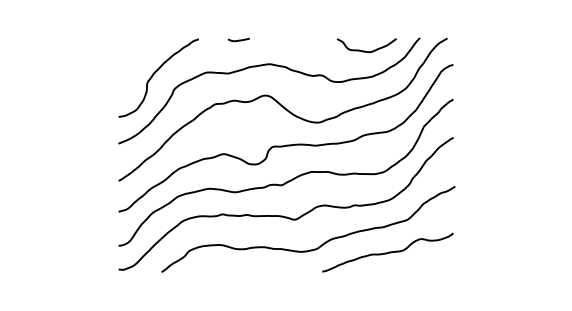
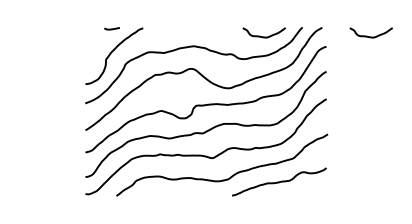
curve: (238, 39) -> (111, 28), moved
curve: (514, 50) -> (370, 36), added

